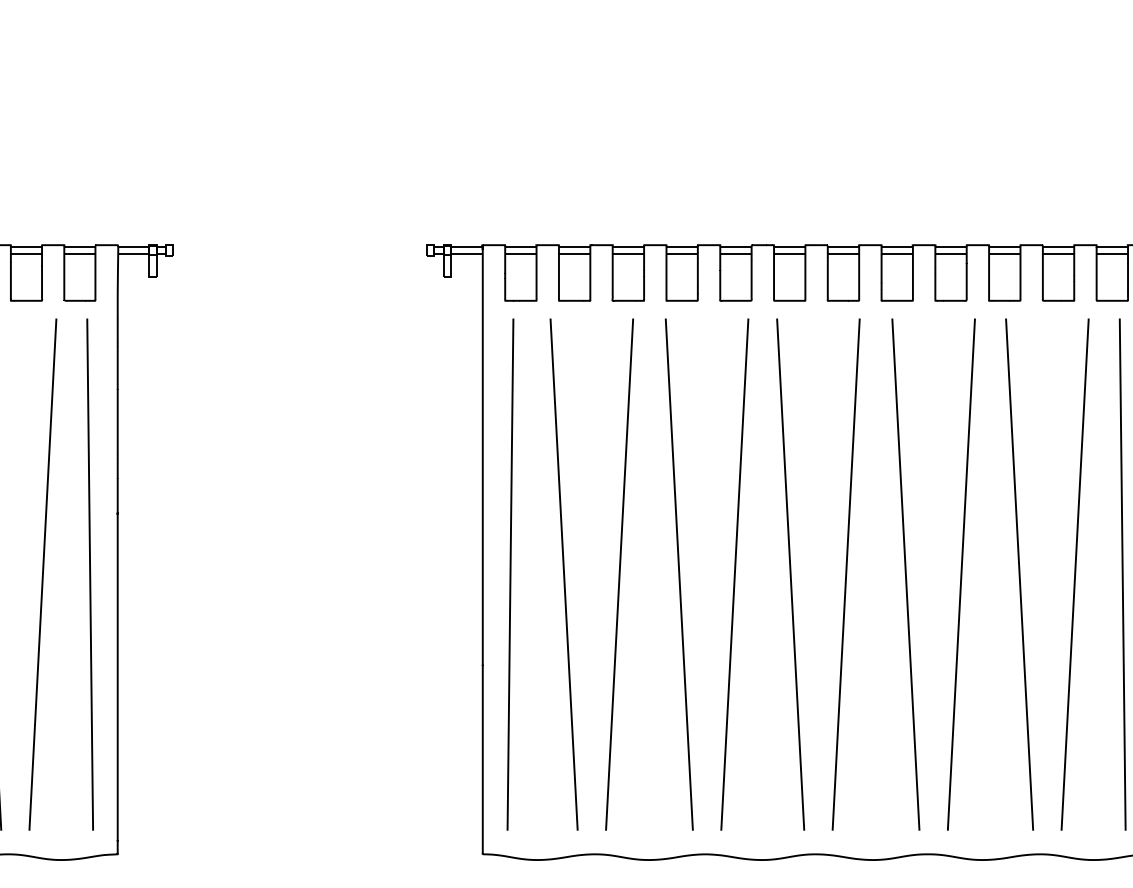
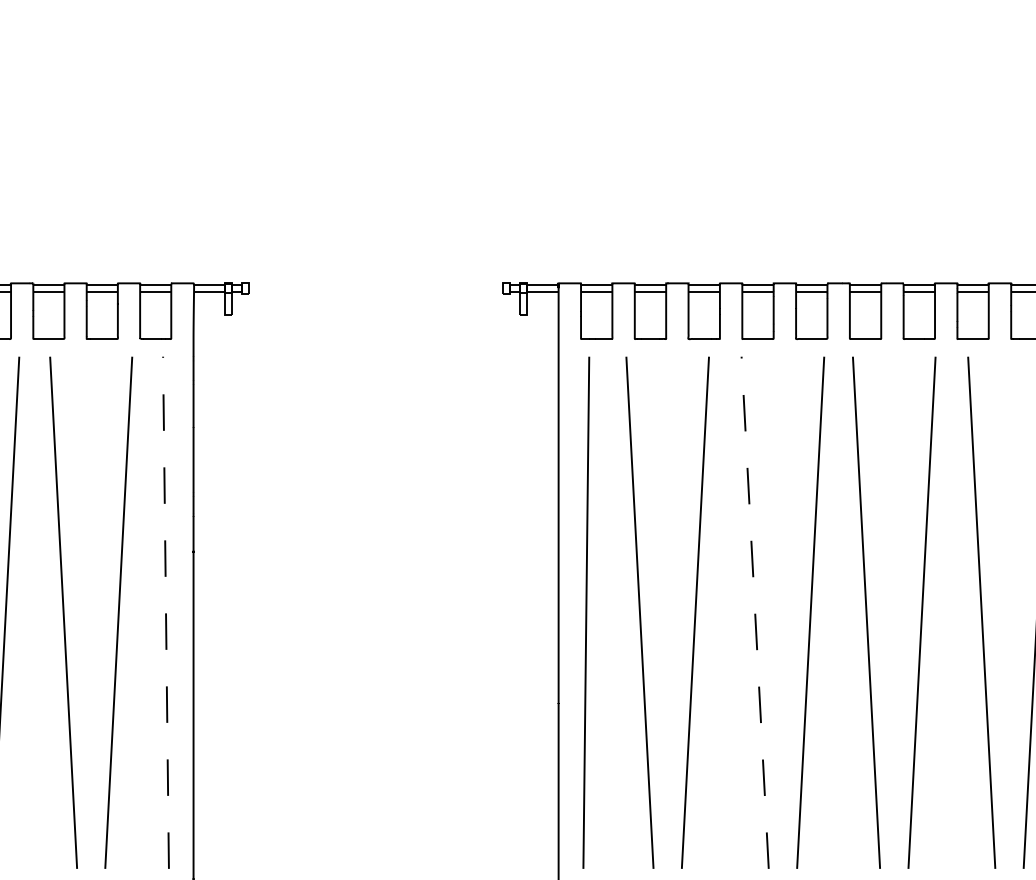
line: (90, 574) -> (166, 612), solid -> dashed
line: (679, 574) -> (755, 612), solid -> dashed

